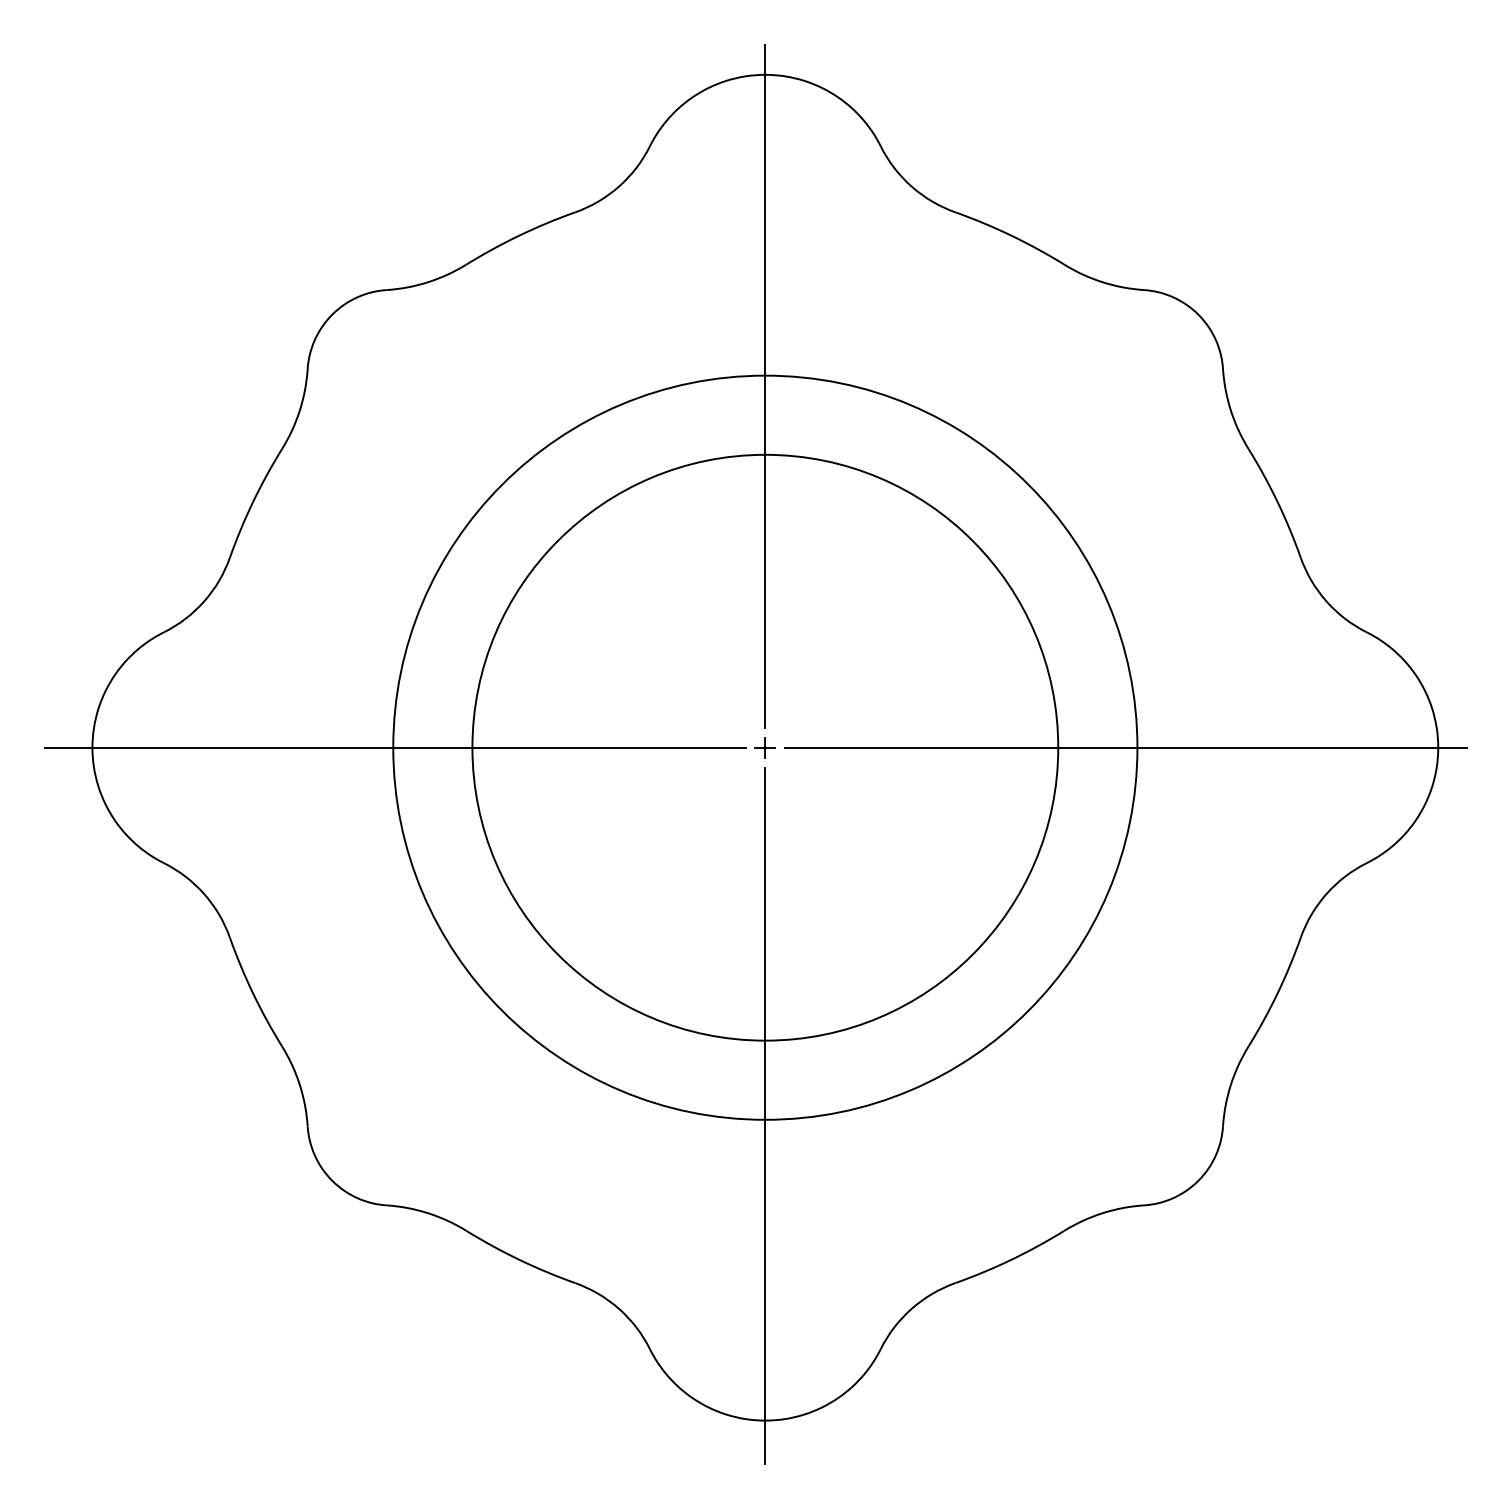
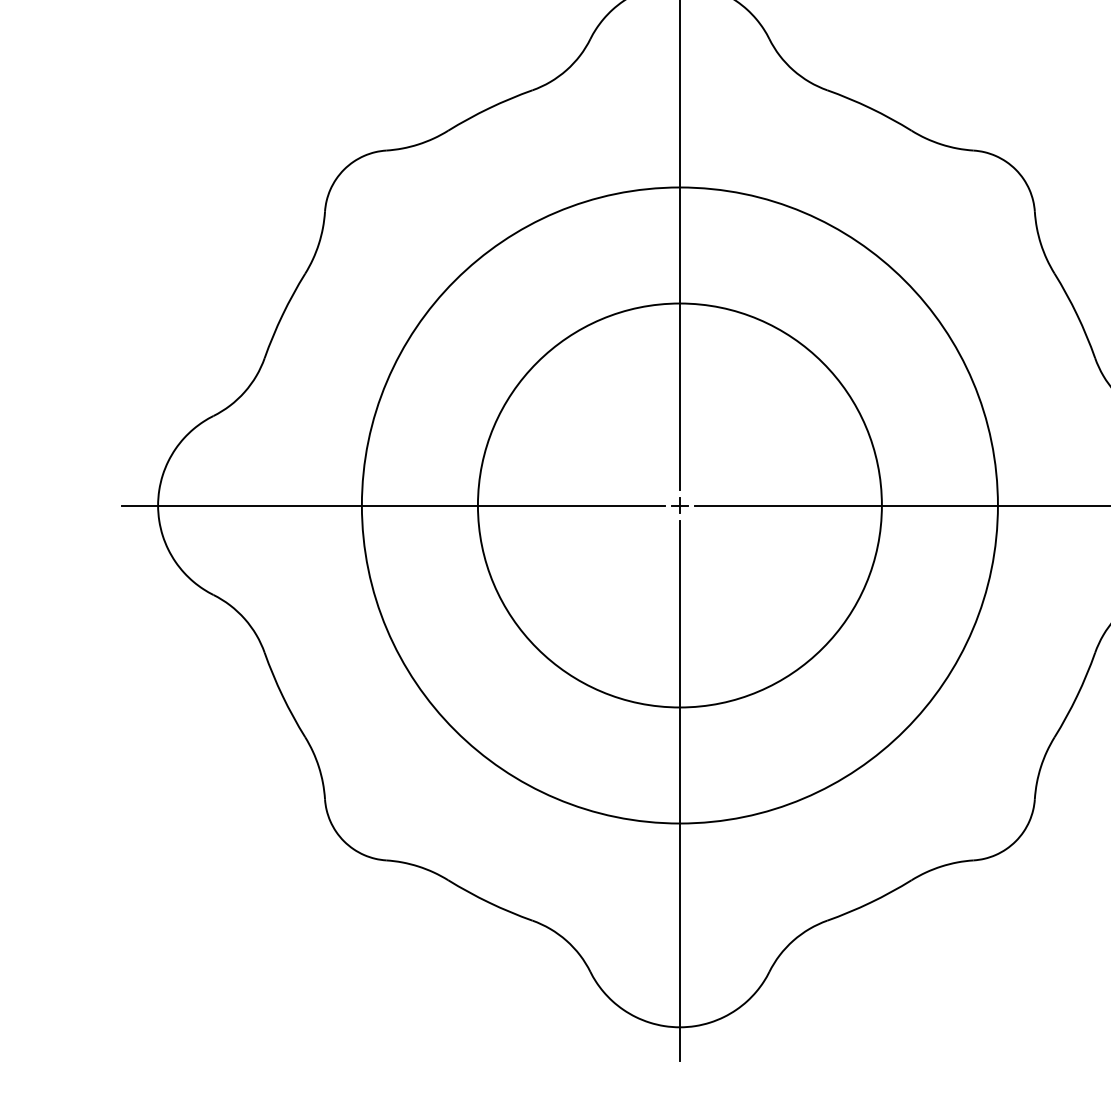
circle: (765, 747) -> (680, 505), size x0.7
circle: (765, 747) -> (680, 505), size x1.4

